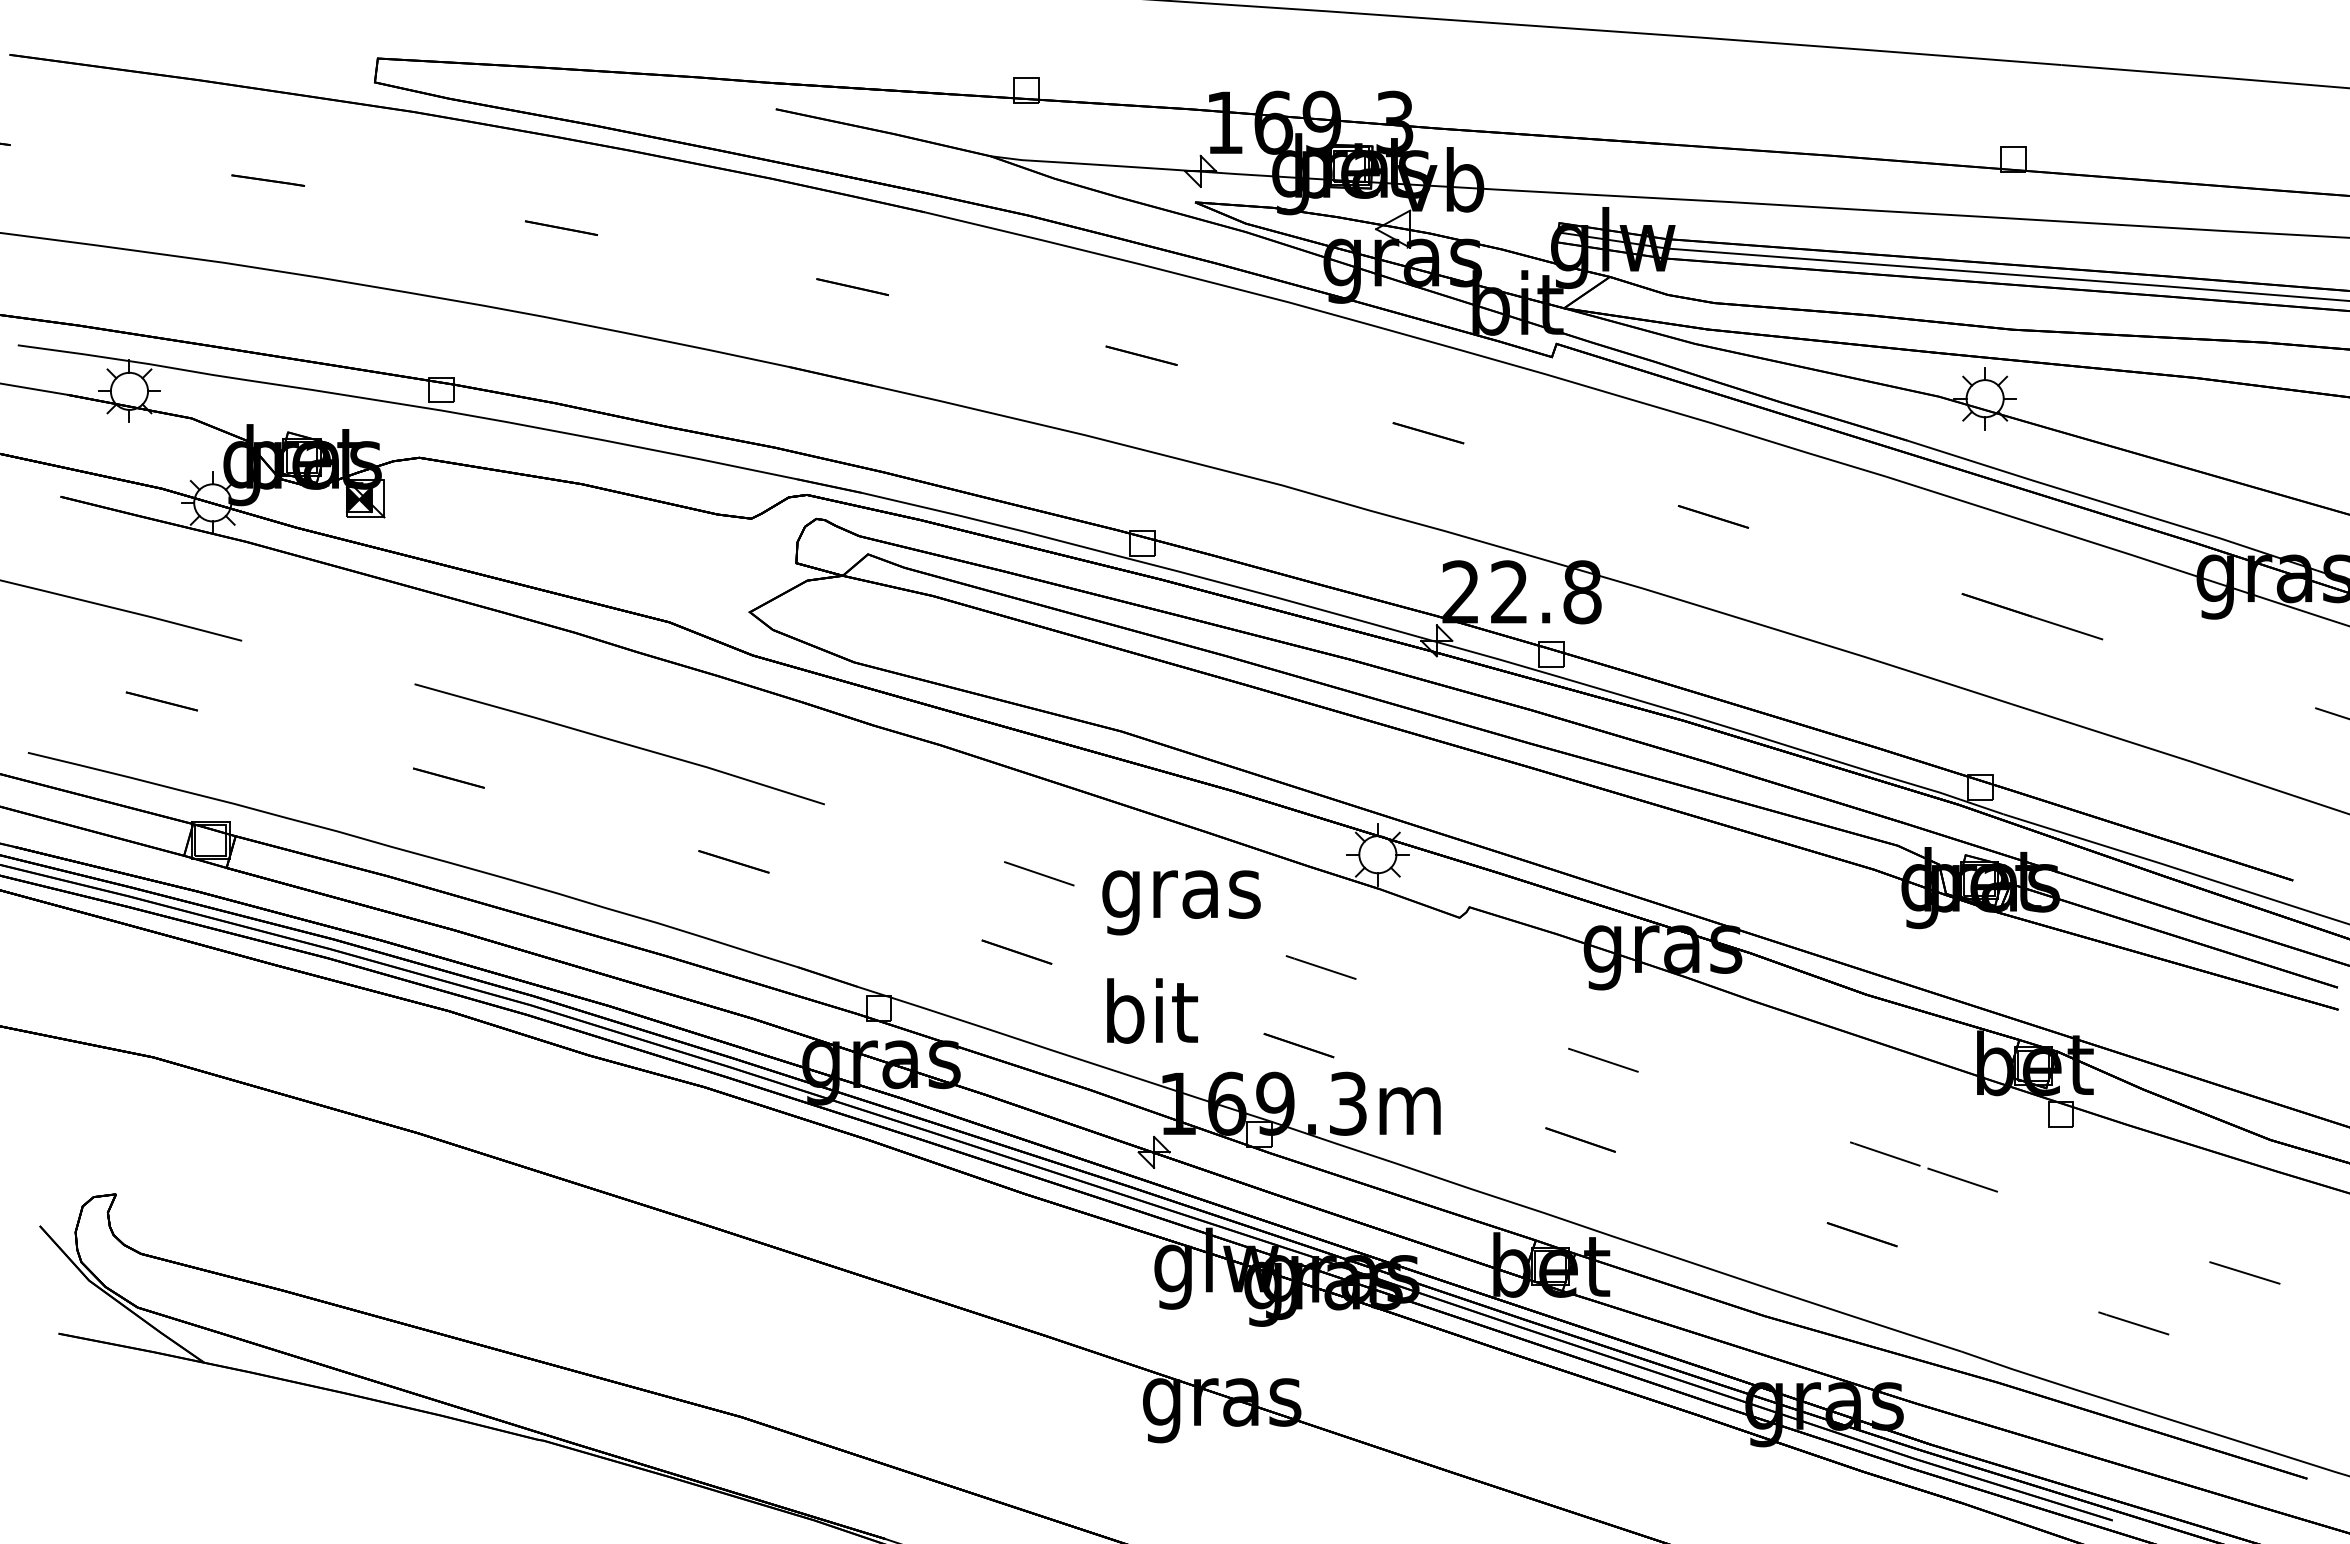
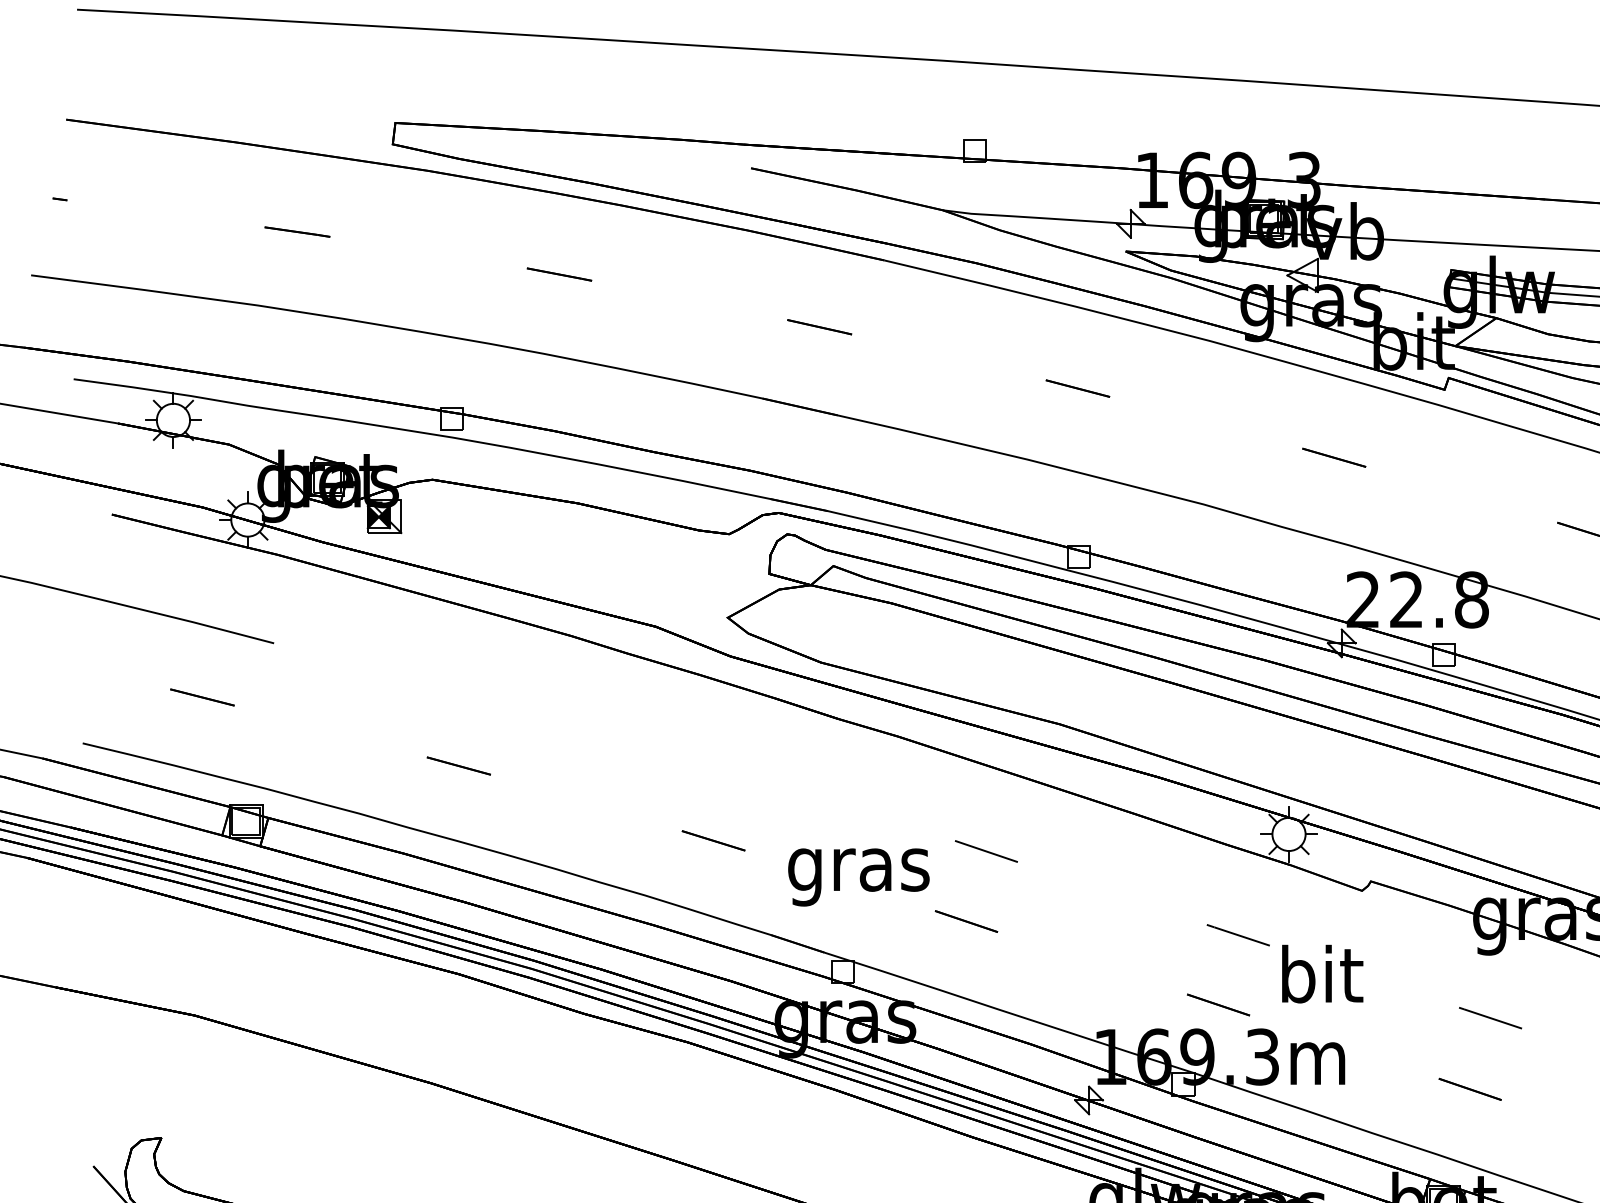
line: (619, 743) -> (611, 735), removed
text: (1181, 902) -> (858, 877), moved
text: (1152, 1010) -> (1322, 973), moved

